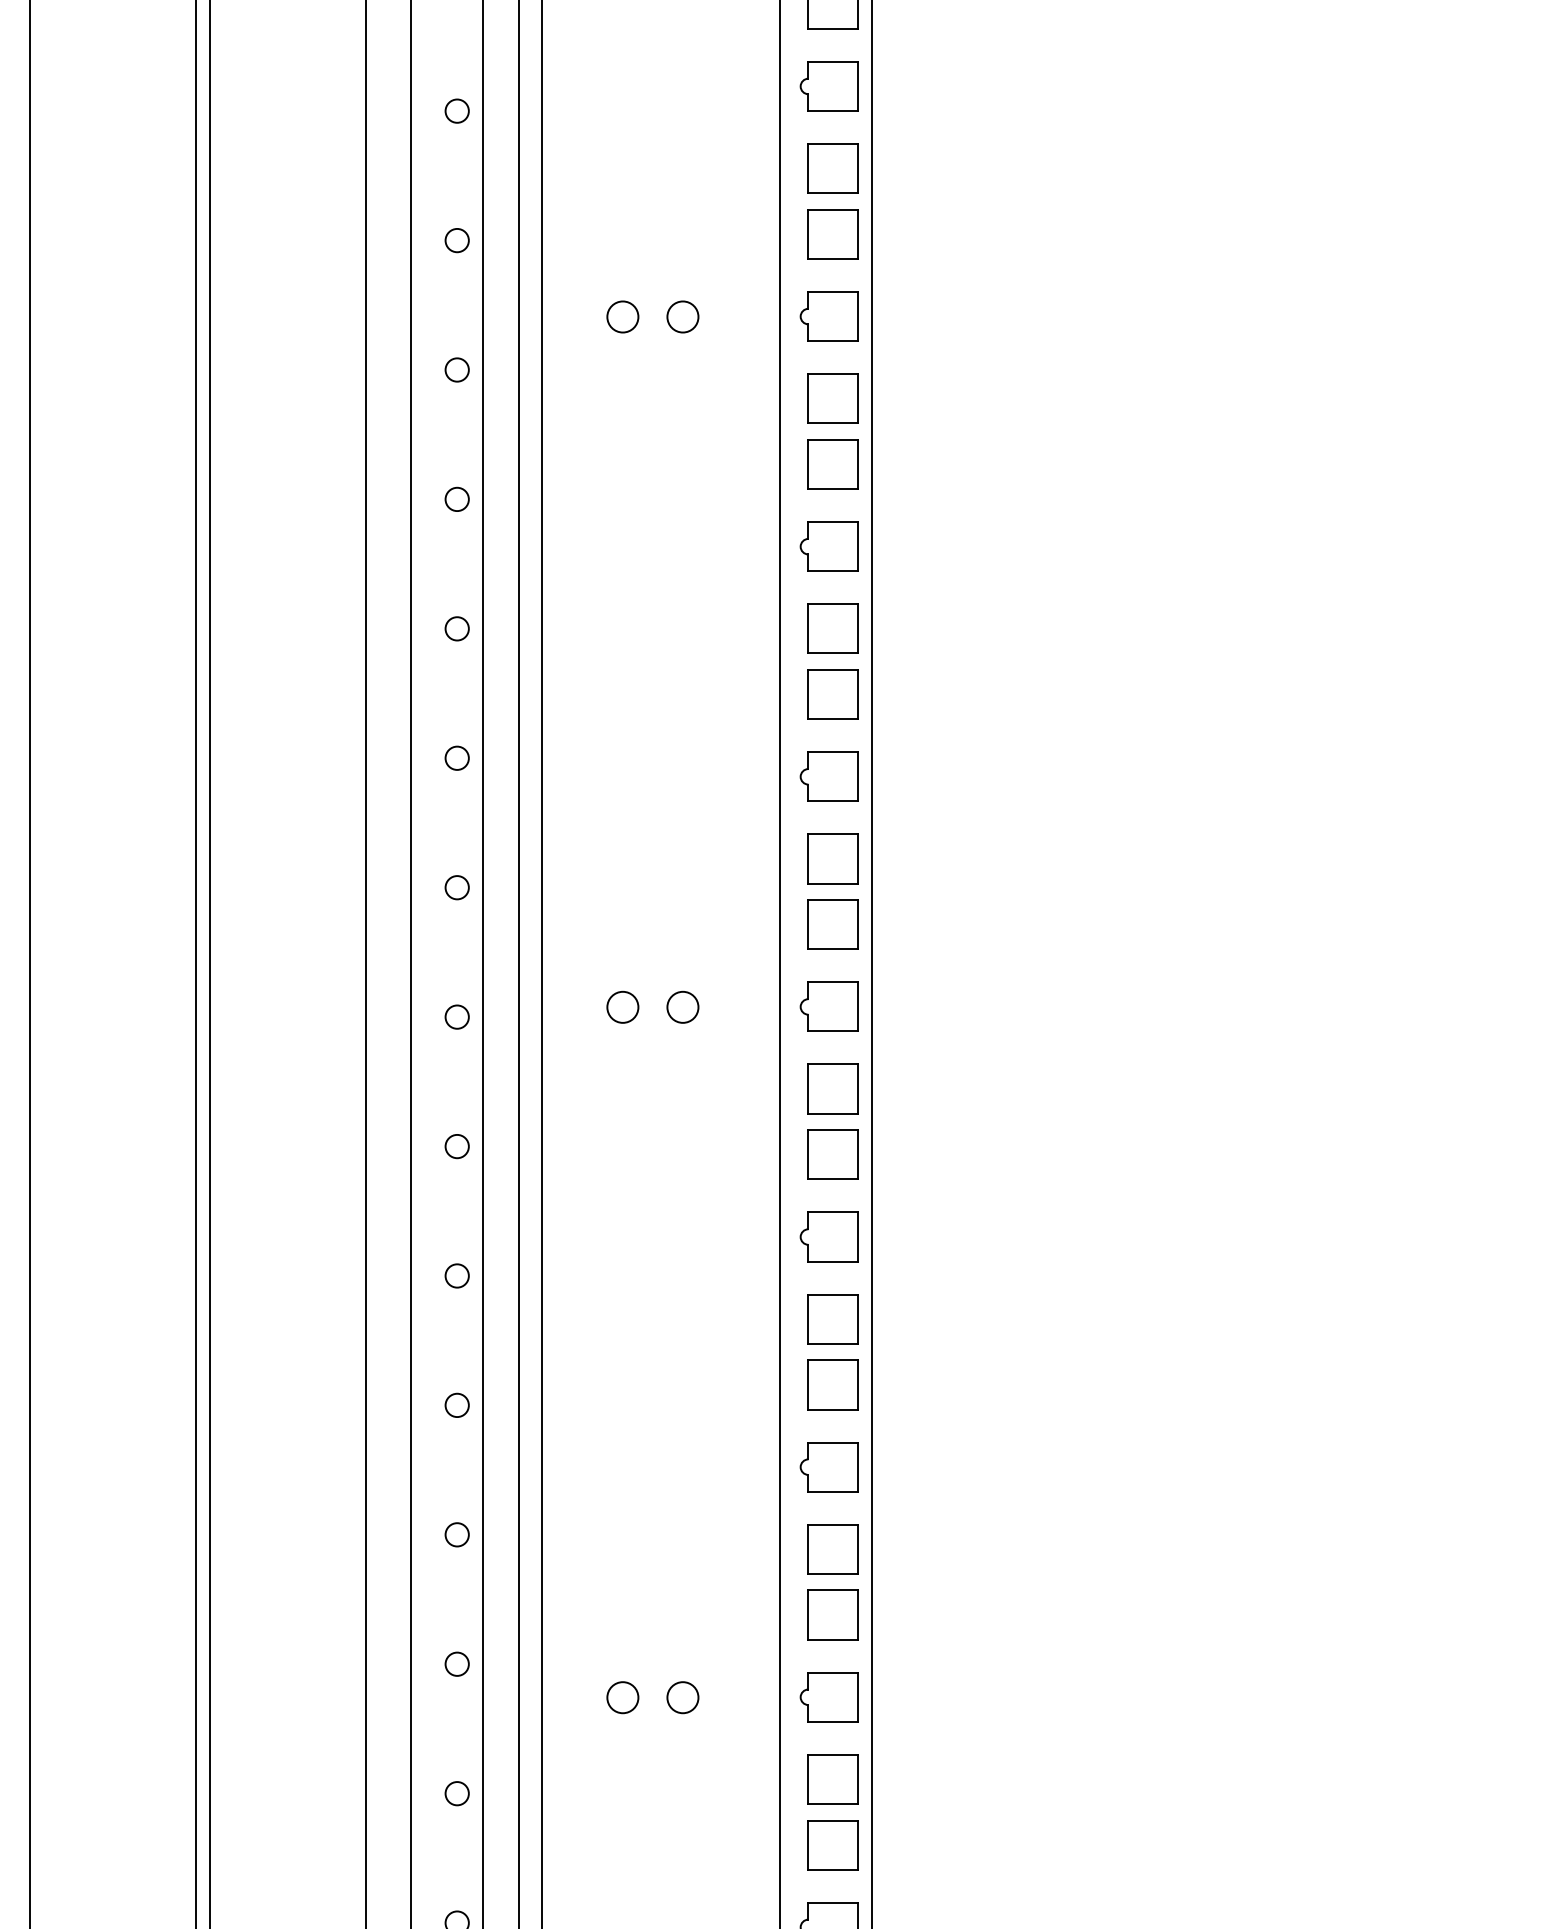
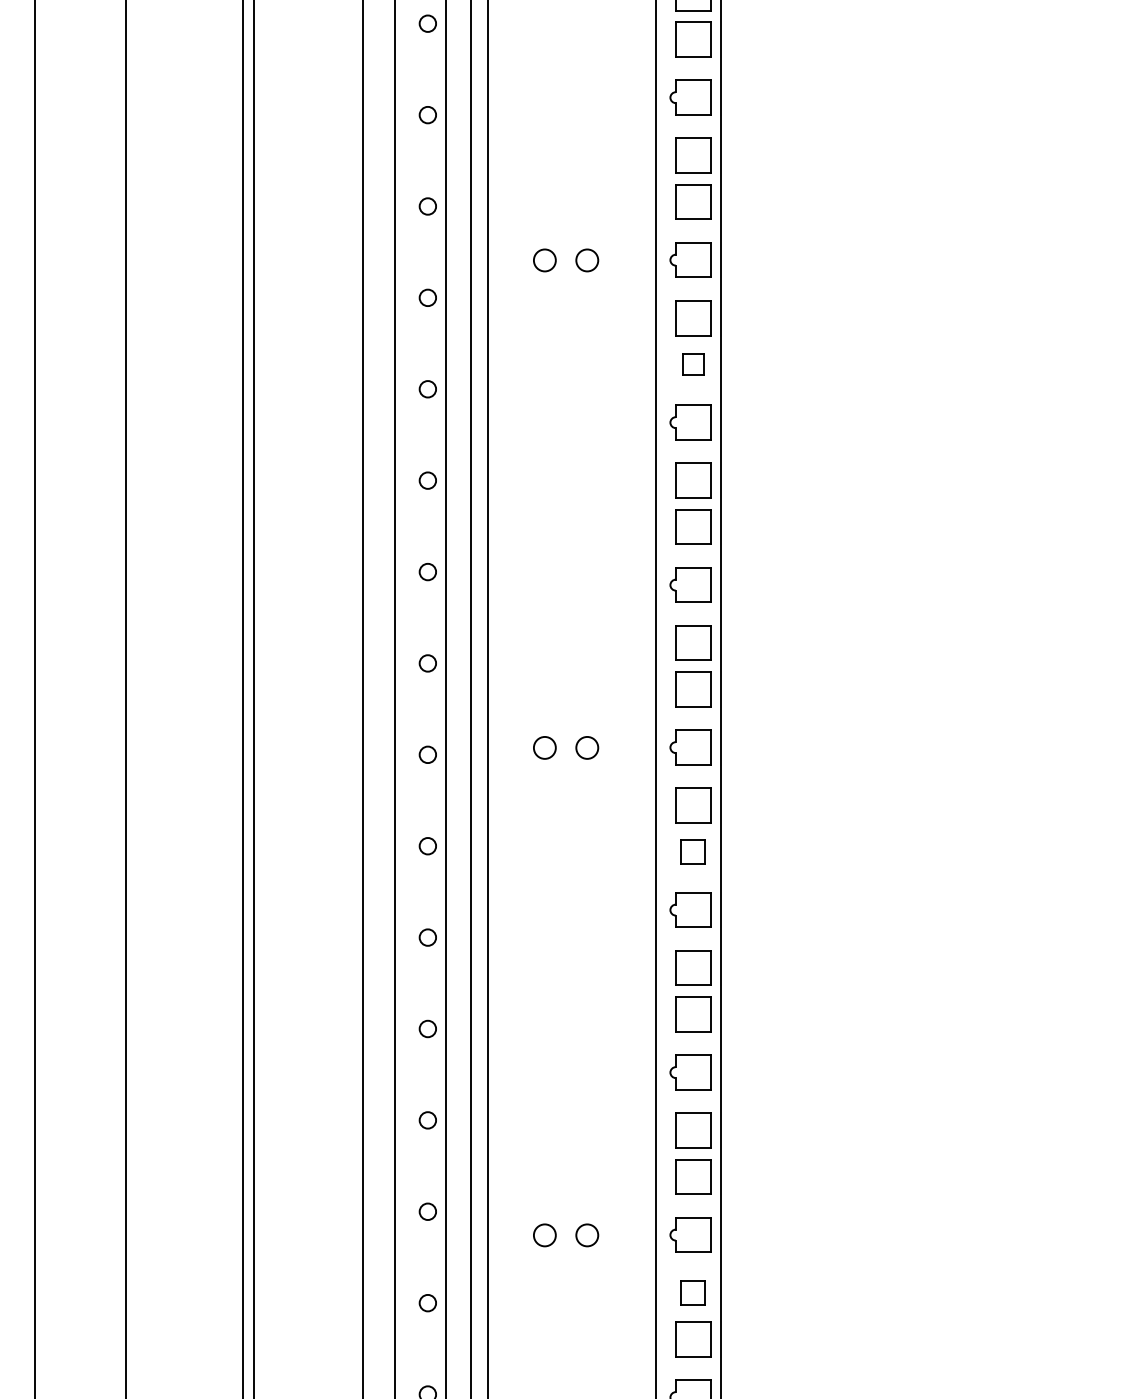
part: (833, 464) -> (693, 364), size x0.6
part: (833, 1154) -> (693, 851), size x0.7
part: (833, 1778) -> (693, 1292), size x0.7

